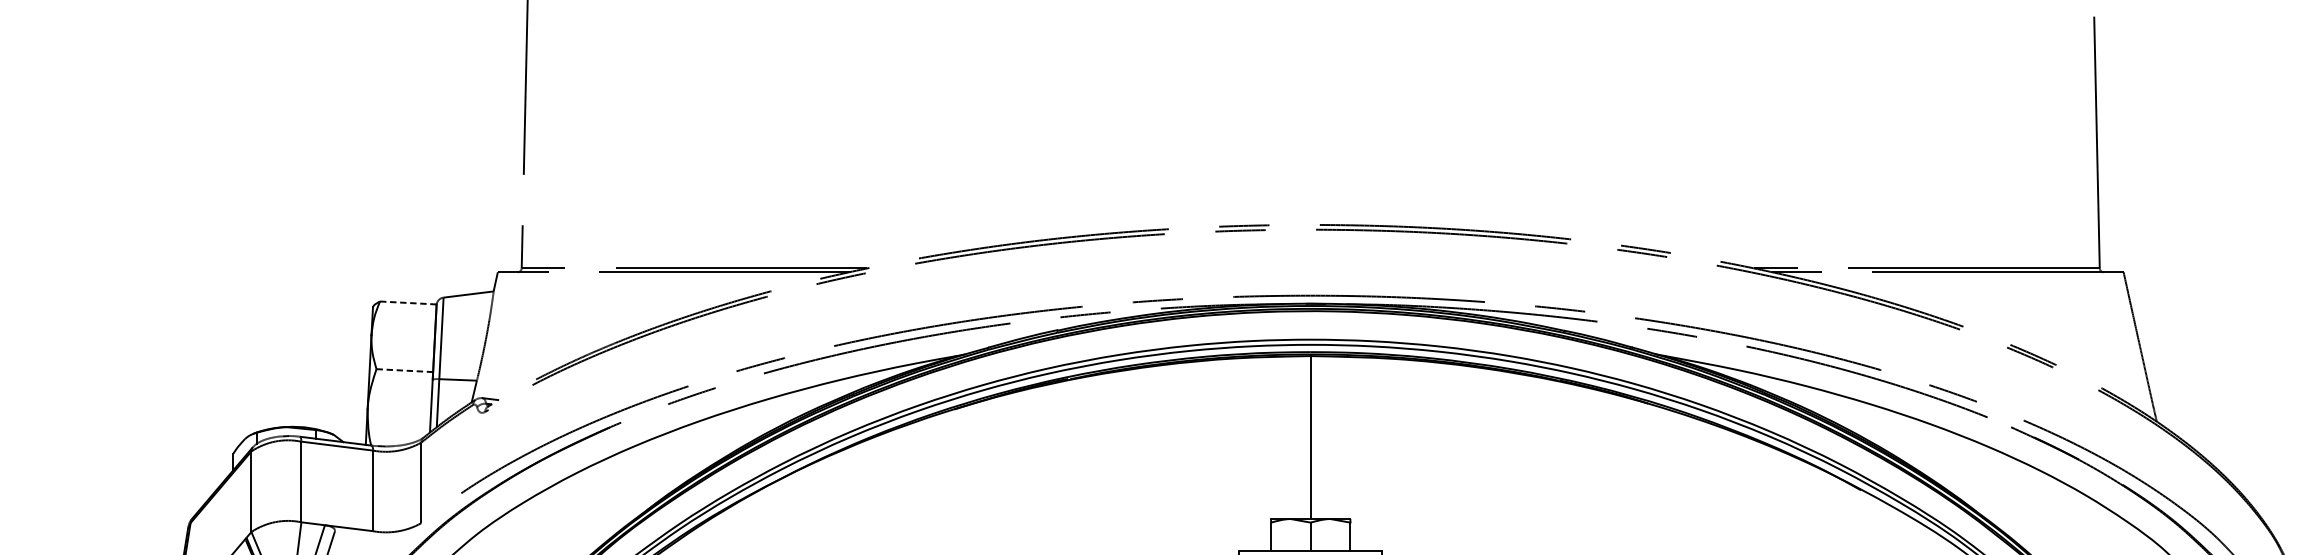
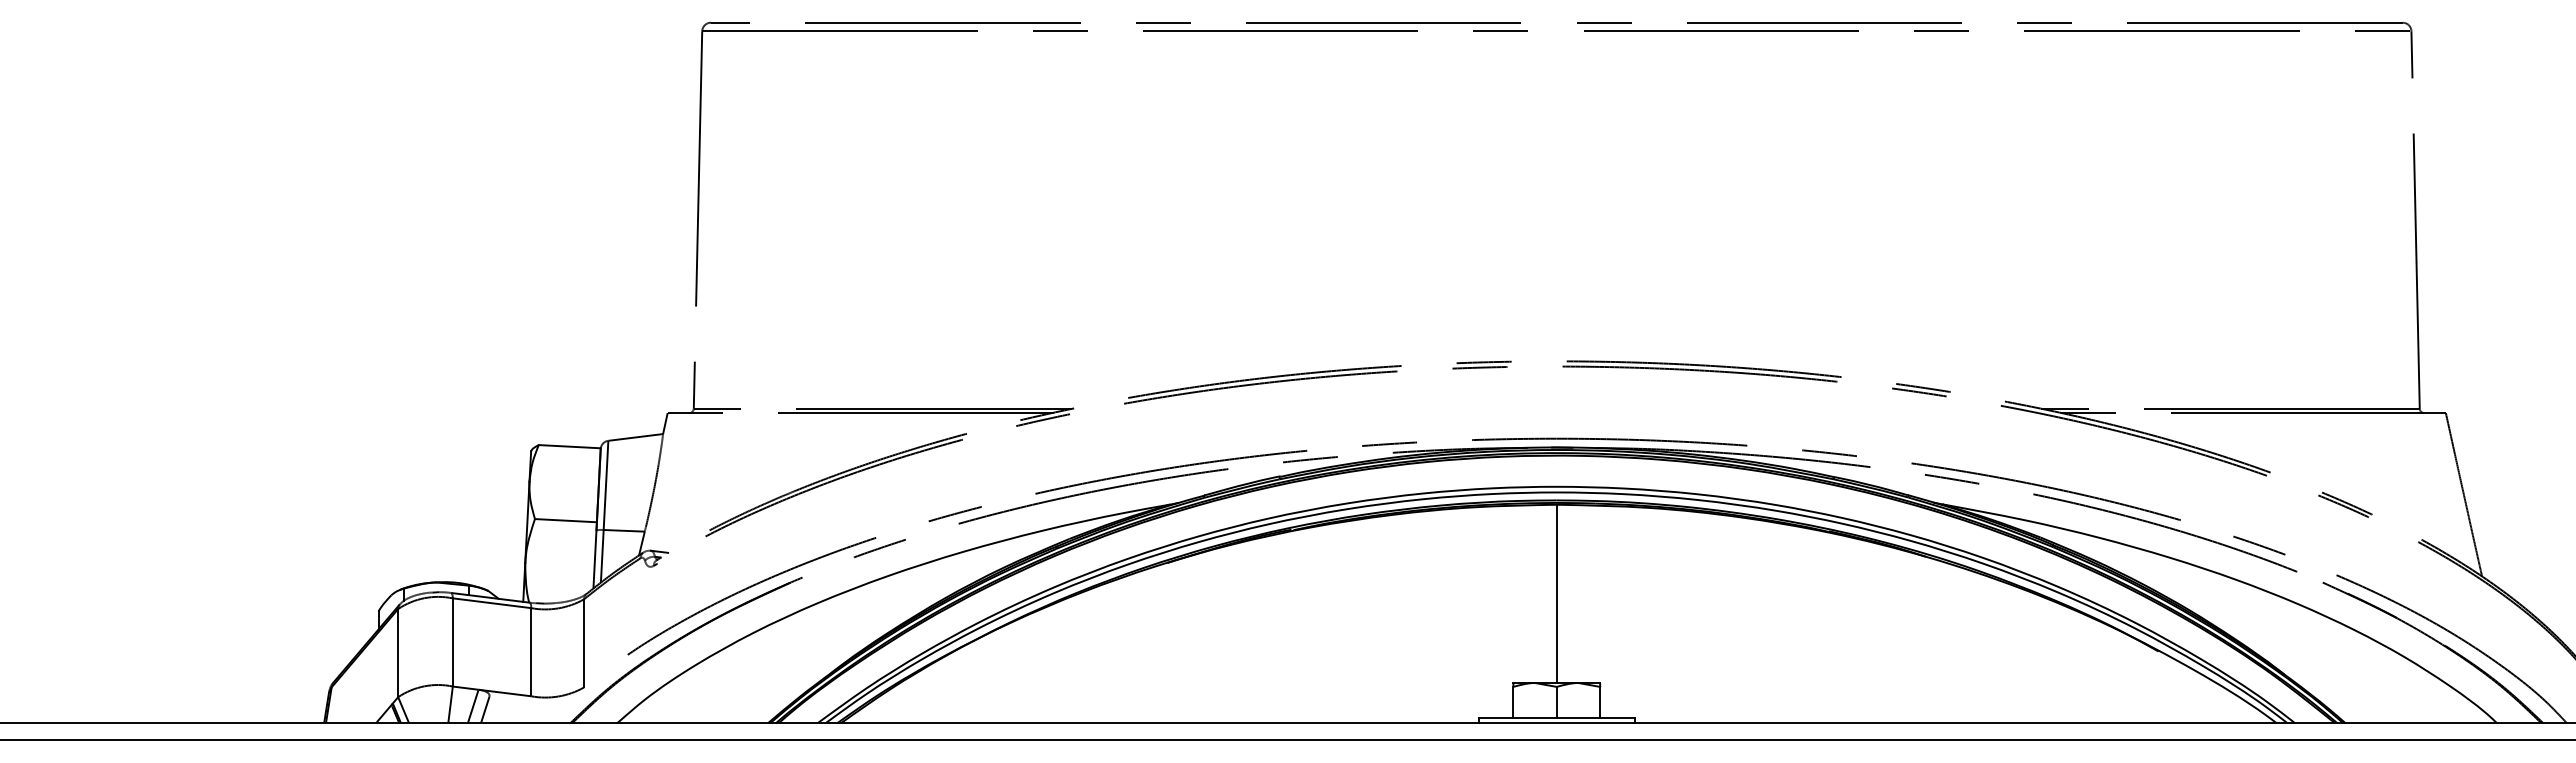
line: (408, 302) -> (569, 446), dashed -> solid
line: (404, 370) -> (565, 520), dashed -> solid

